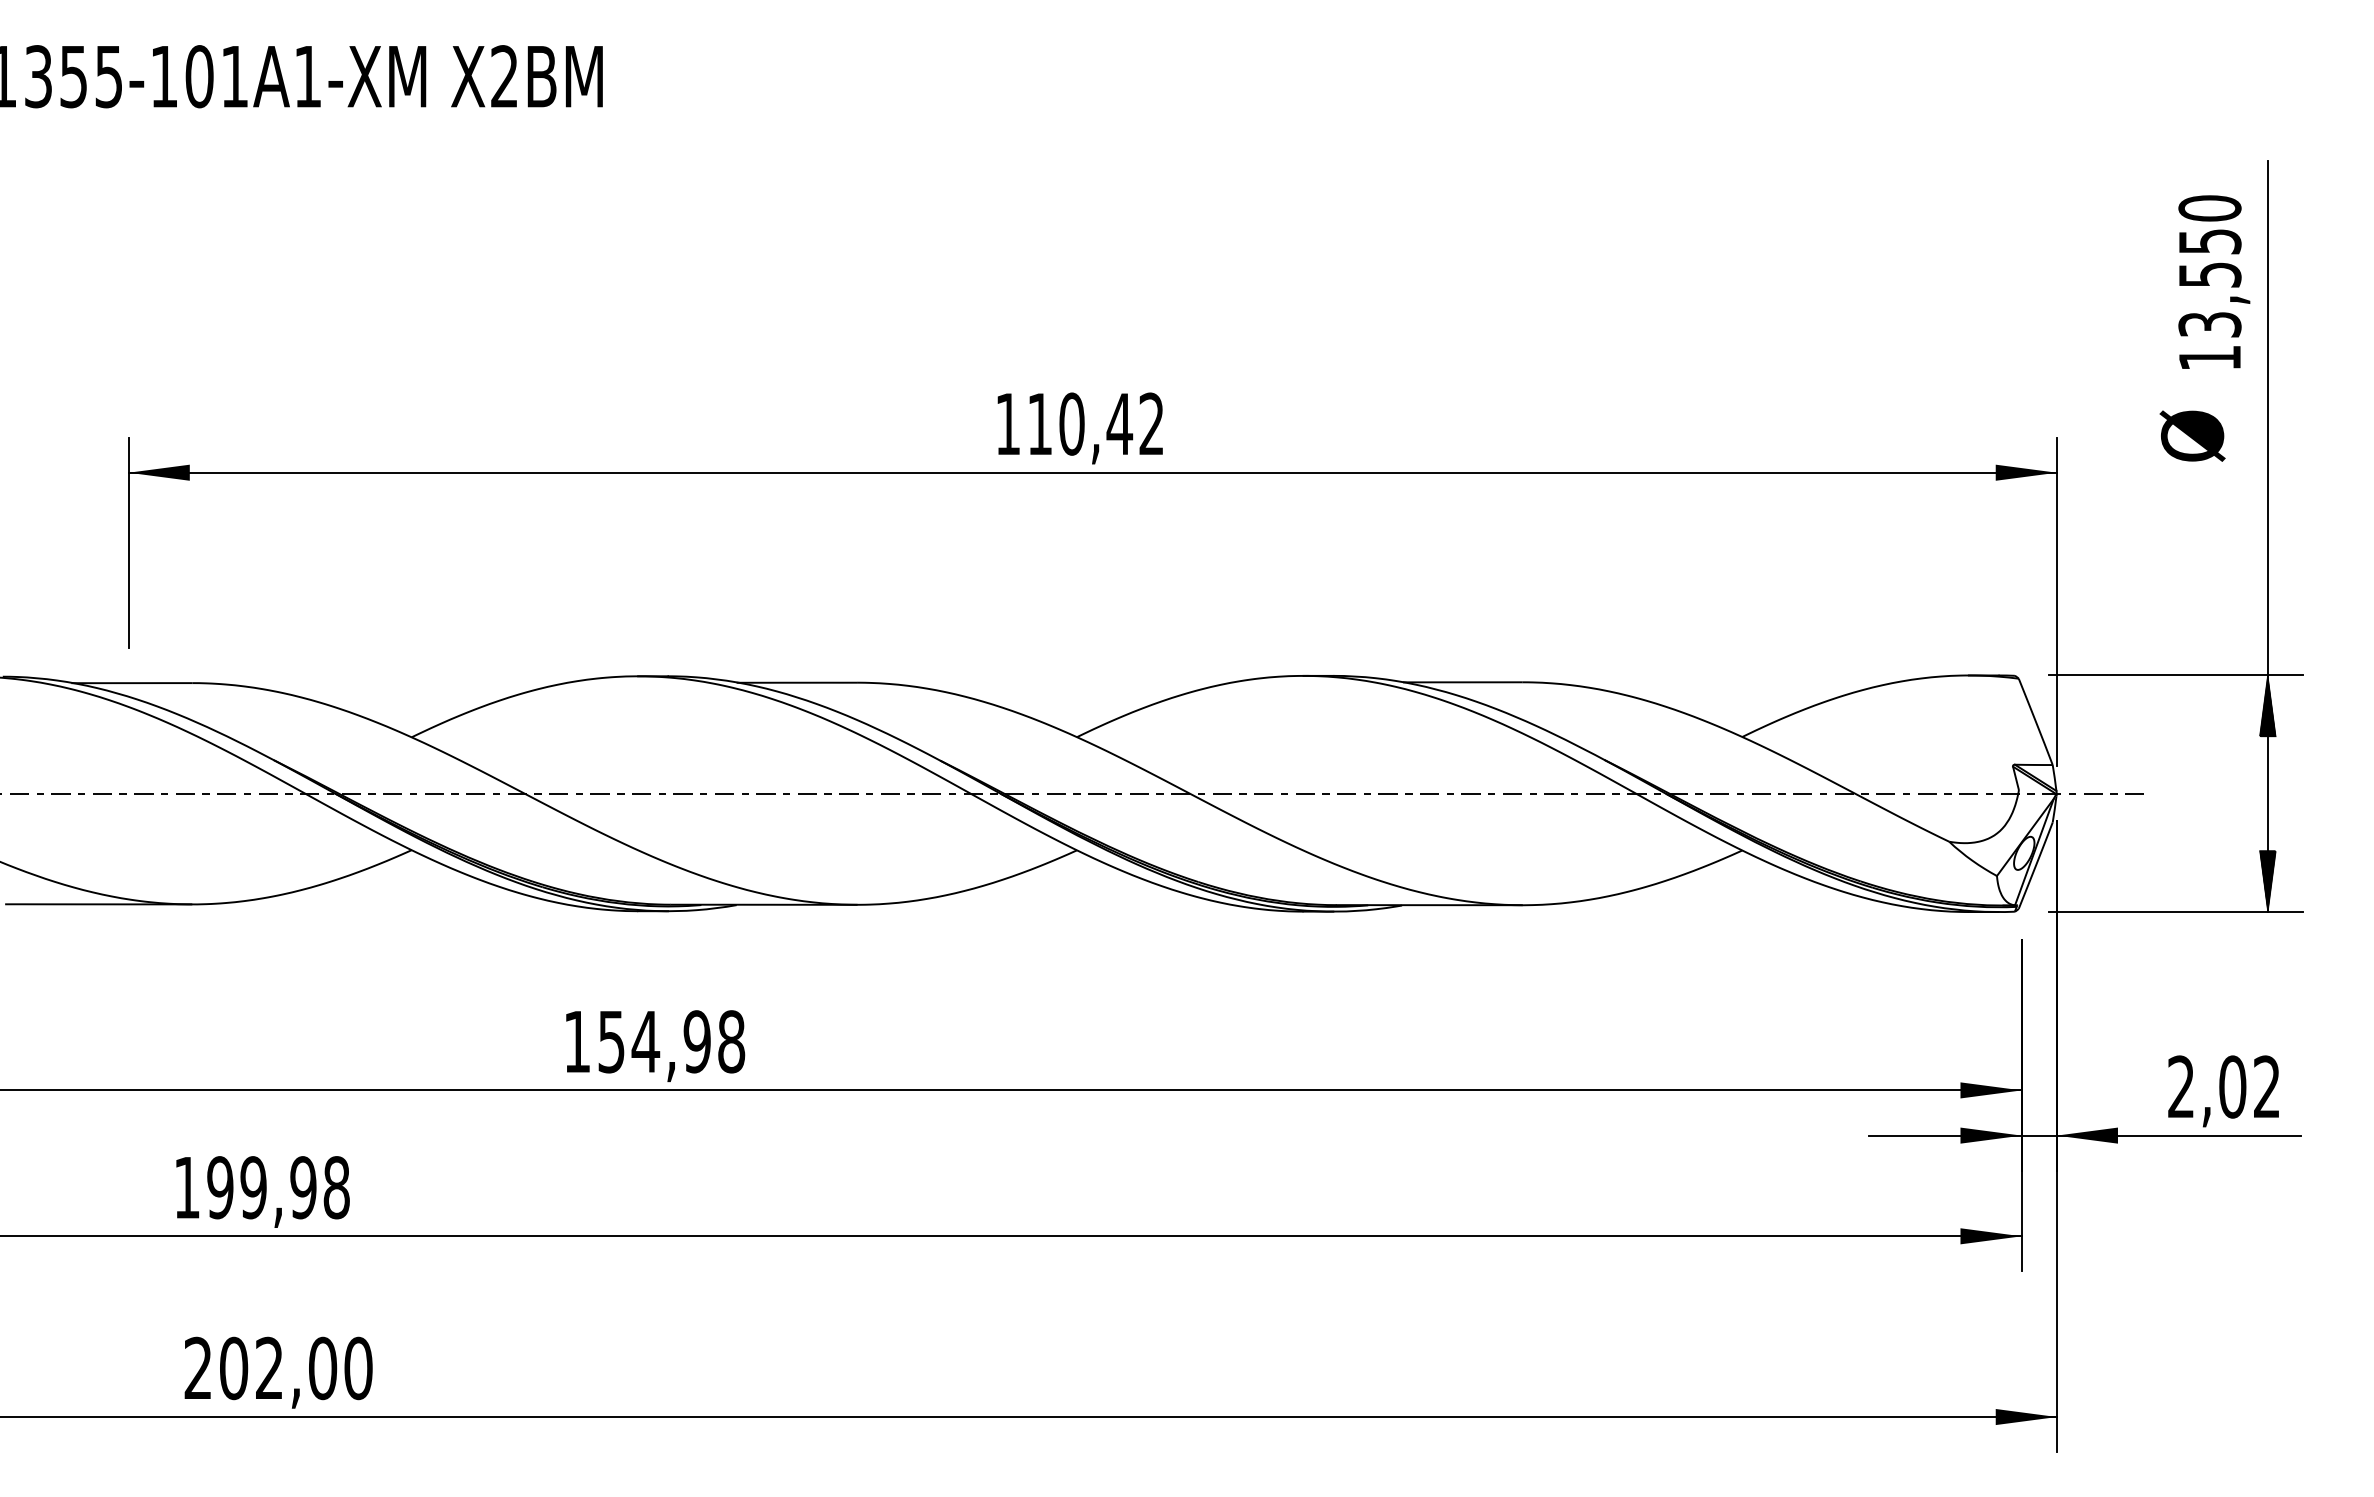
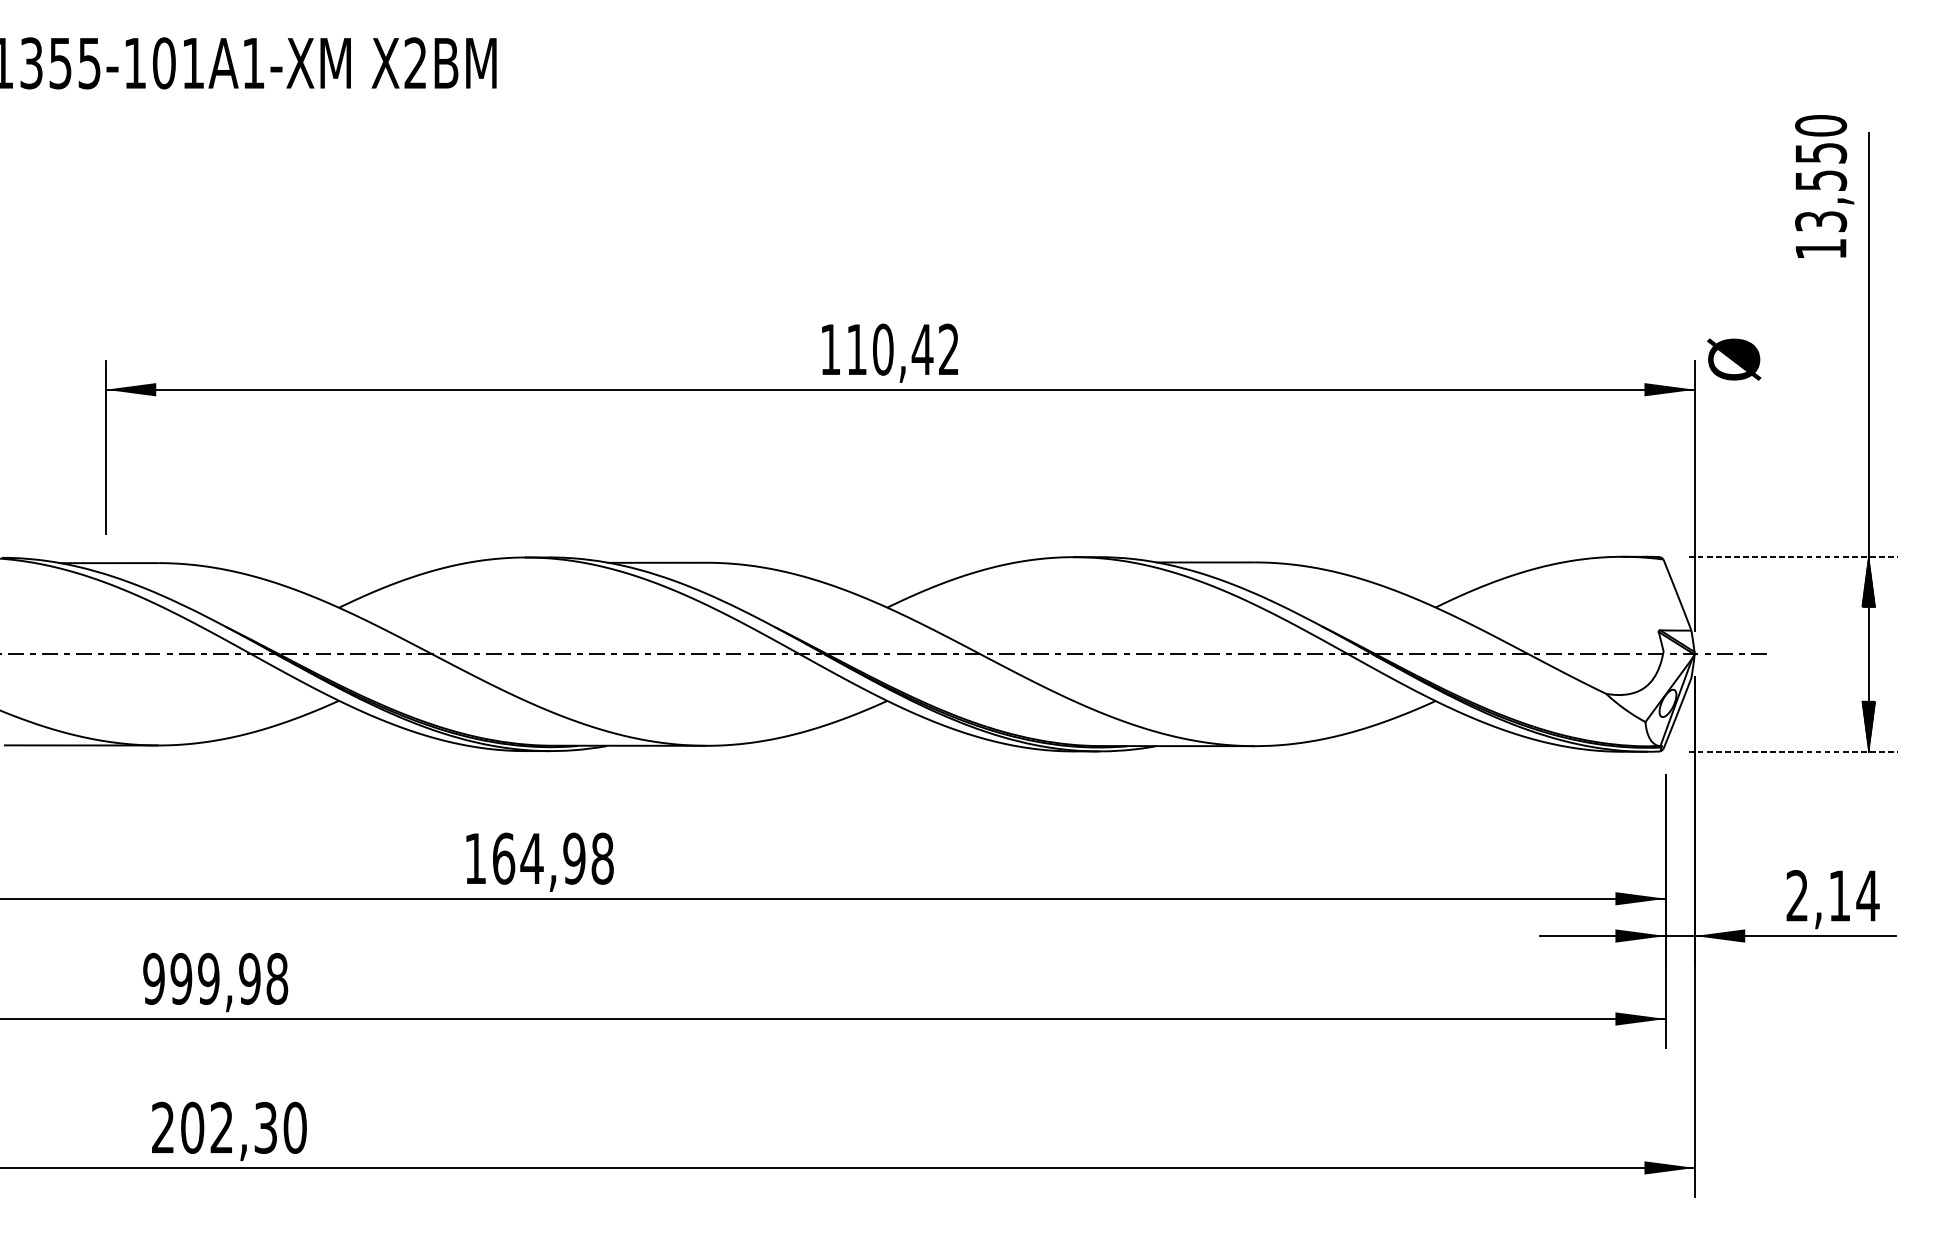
text: (2214, 281) -> (1824, 185), moved
text: (2192, 435) -> (1734, 359), moved
line: (2176, 675) -> (1793, 556), solid -> dashed
line: (2176, 912) -> (1793, 752), solid -> dashed
text: (611, 1041) -> (503, 858), 154,98 -> 164,98
text: (2250, 1086) -> (1854, 895), 2,02 -> 2,14
text: (187, 1187) -> (154, 978), 199,98 -> 999,98
text: (323, 1368) -> (266, 1127), 202,00 -> 202,30

